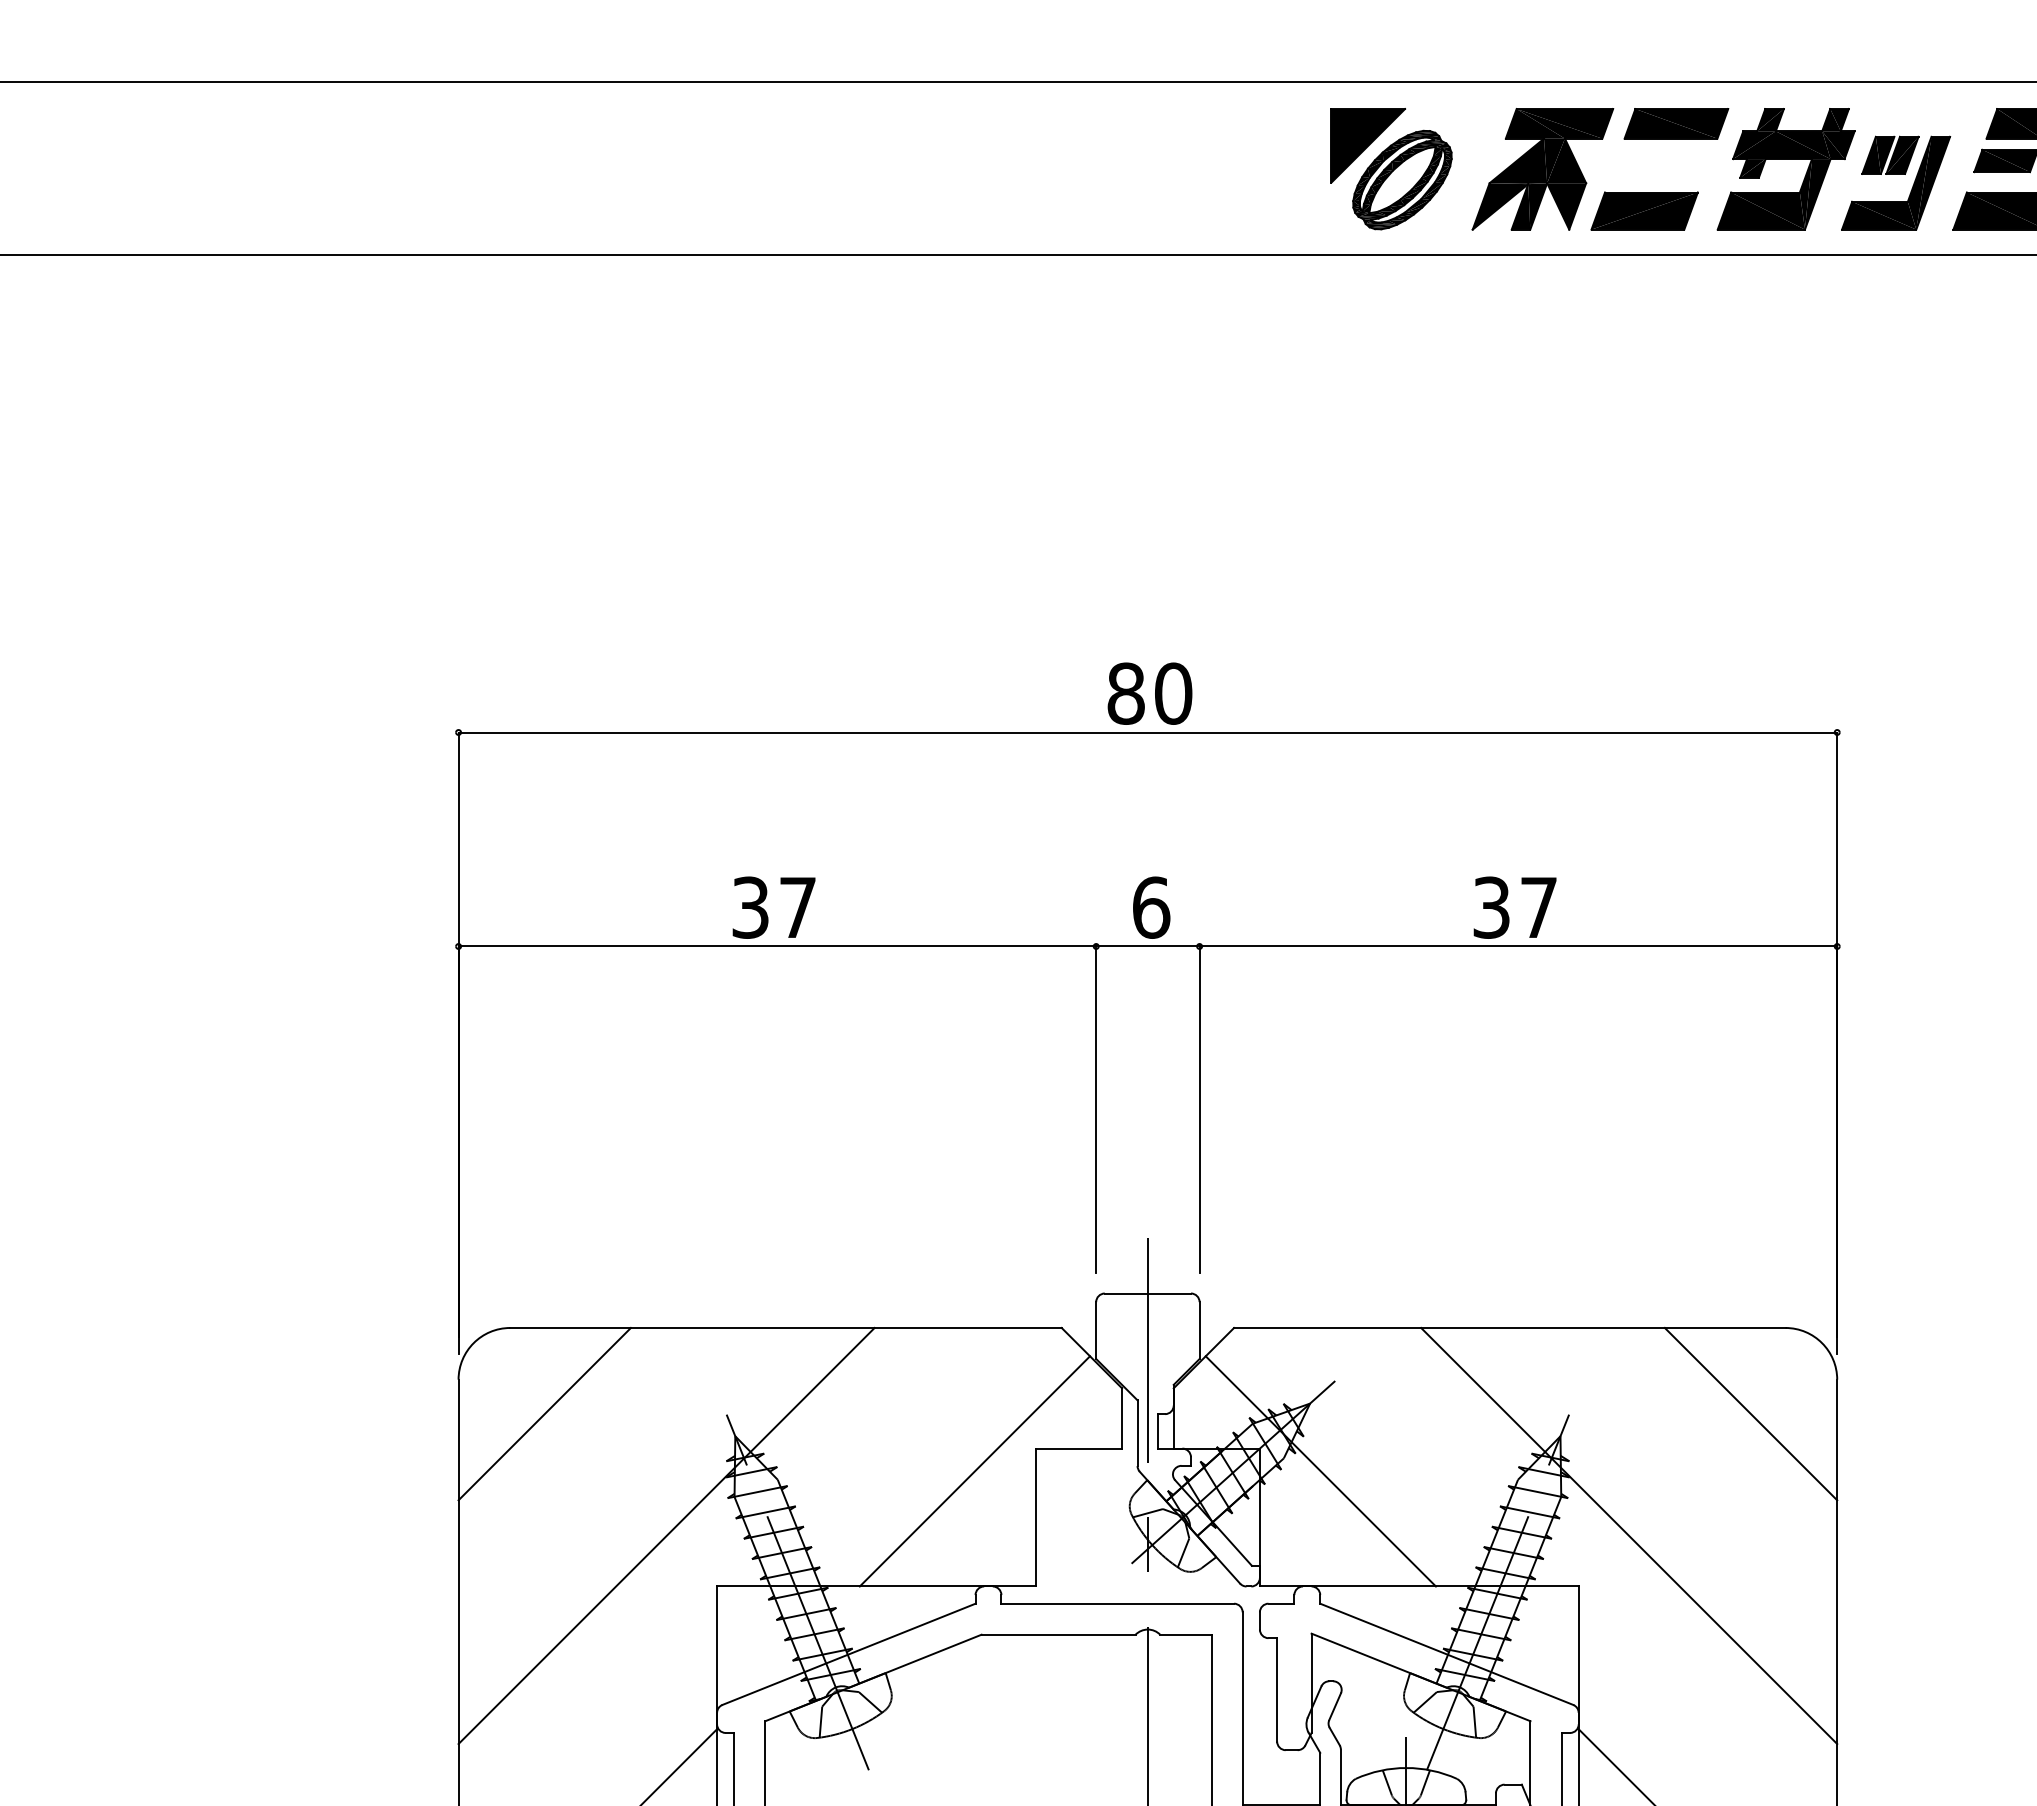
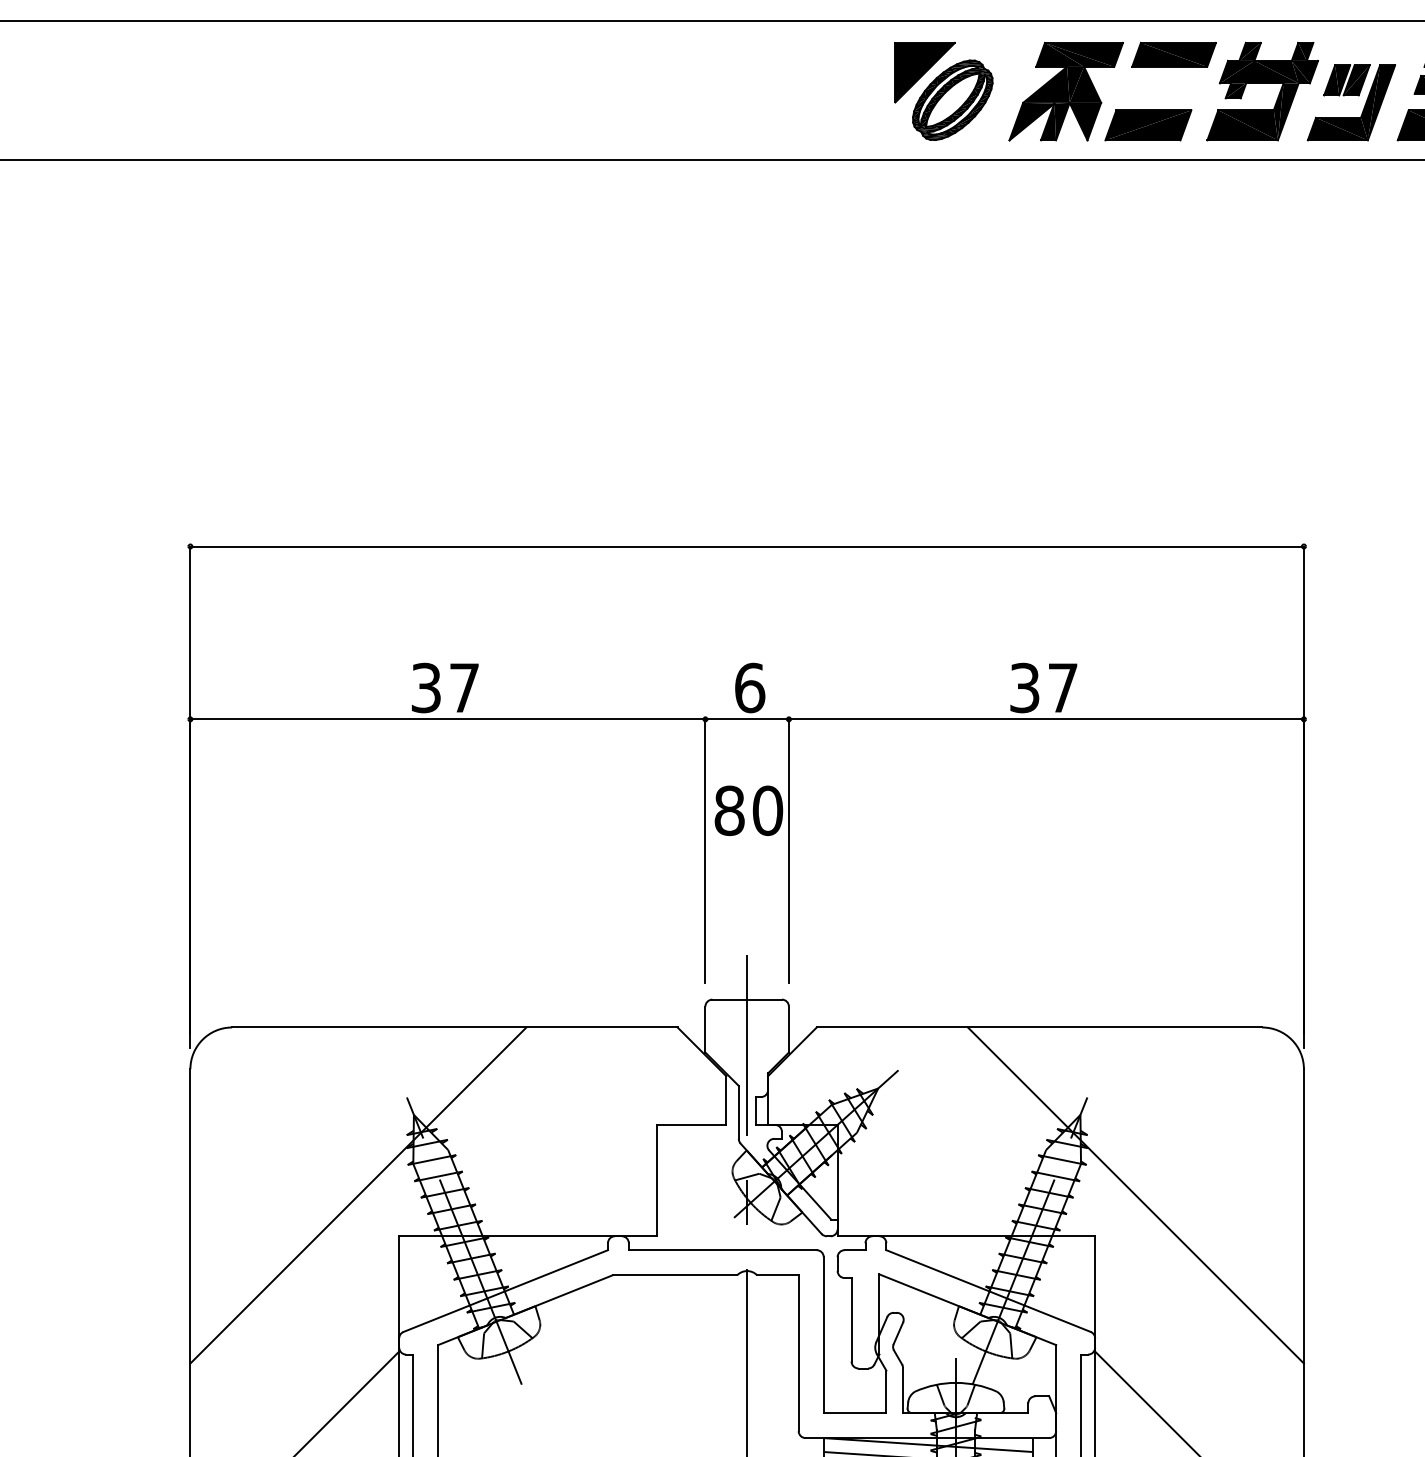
text: (1149, 693) -> (748, 810), moved
line: (544, 1413) -> (259, 1096), removed
line: (1750, 1413) -> (1233, 1096), removed
line: (974, 1471) -> (607, 1143), removed
line: (1320, 1471) -> (886, 1143), removed

